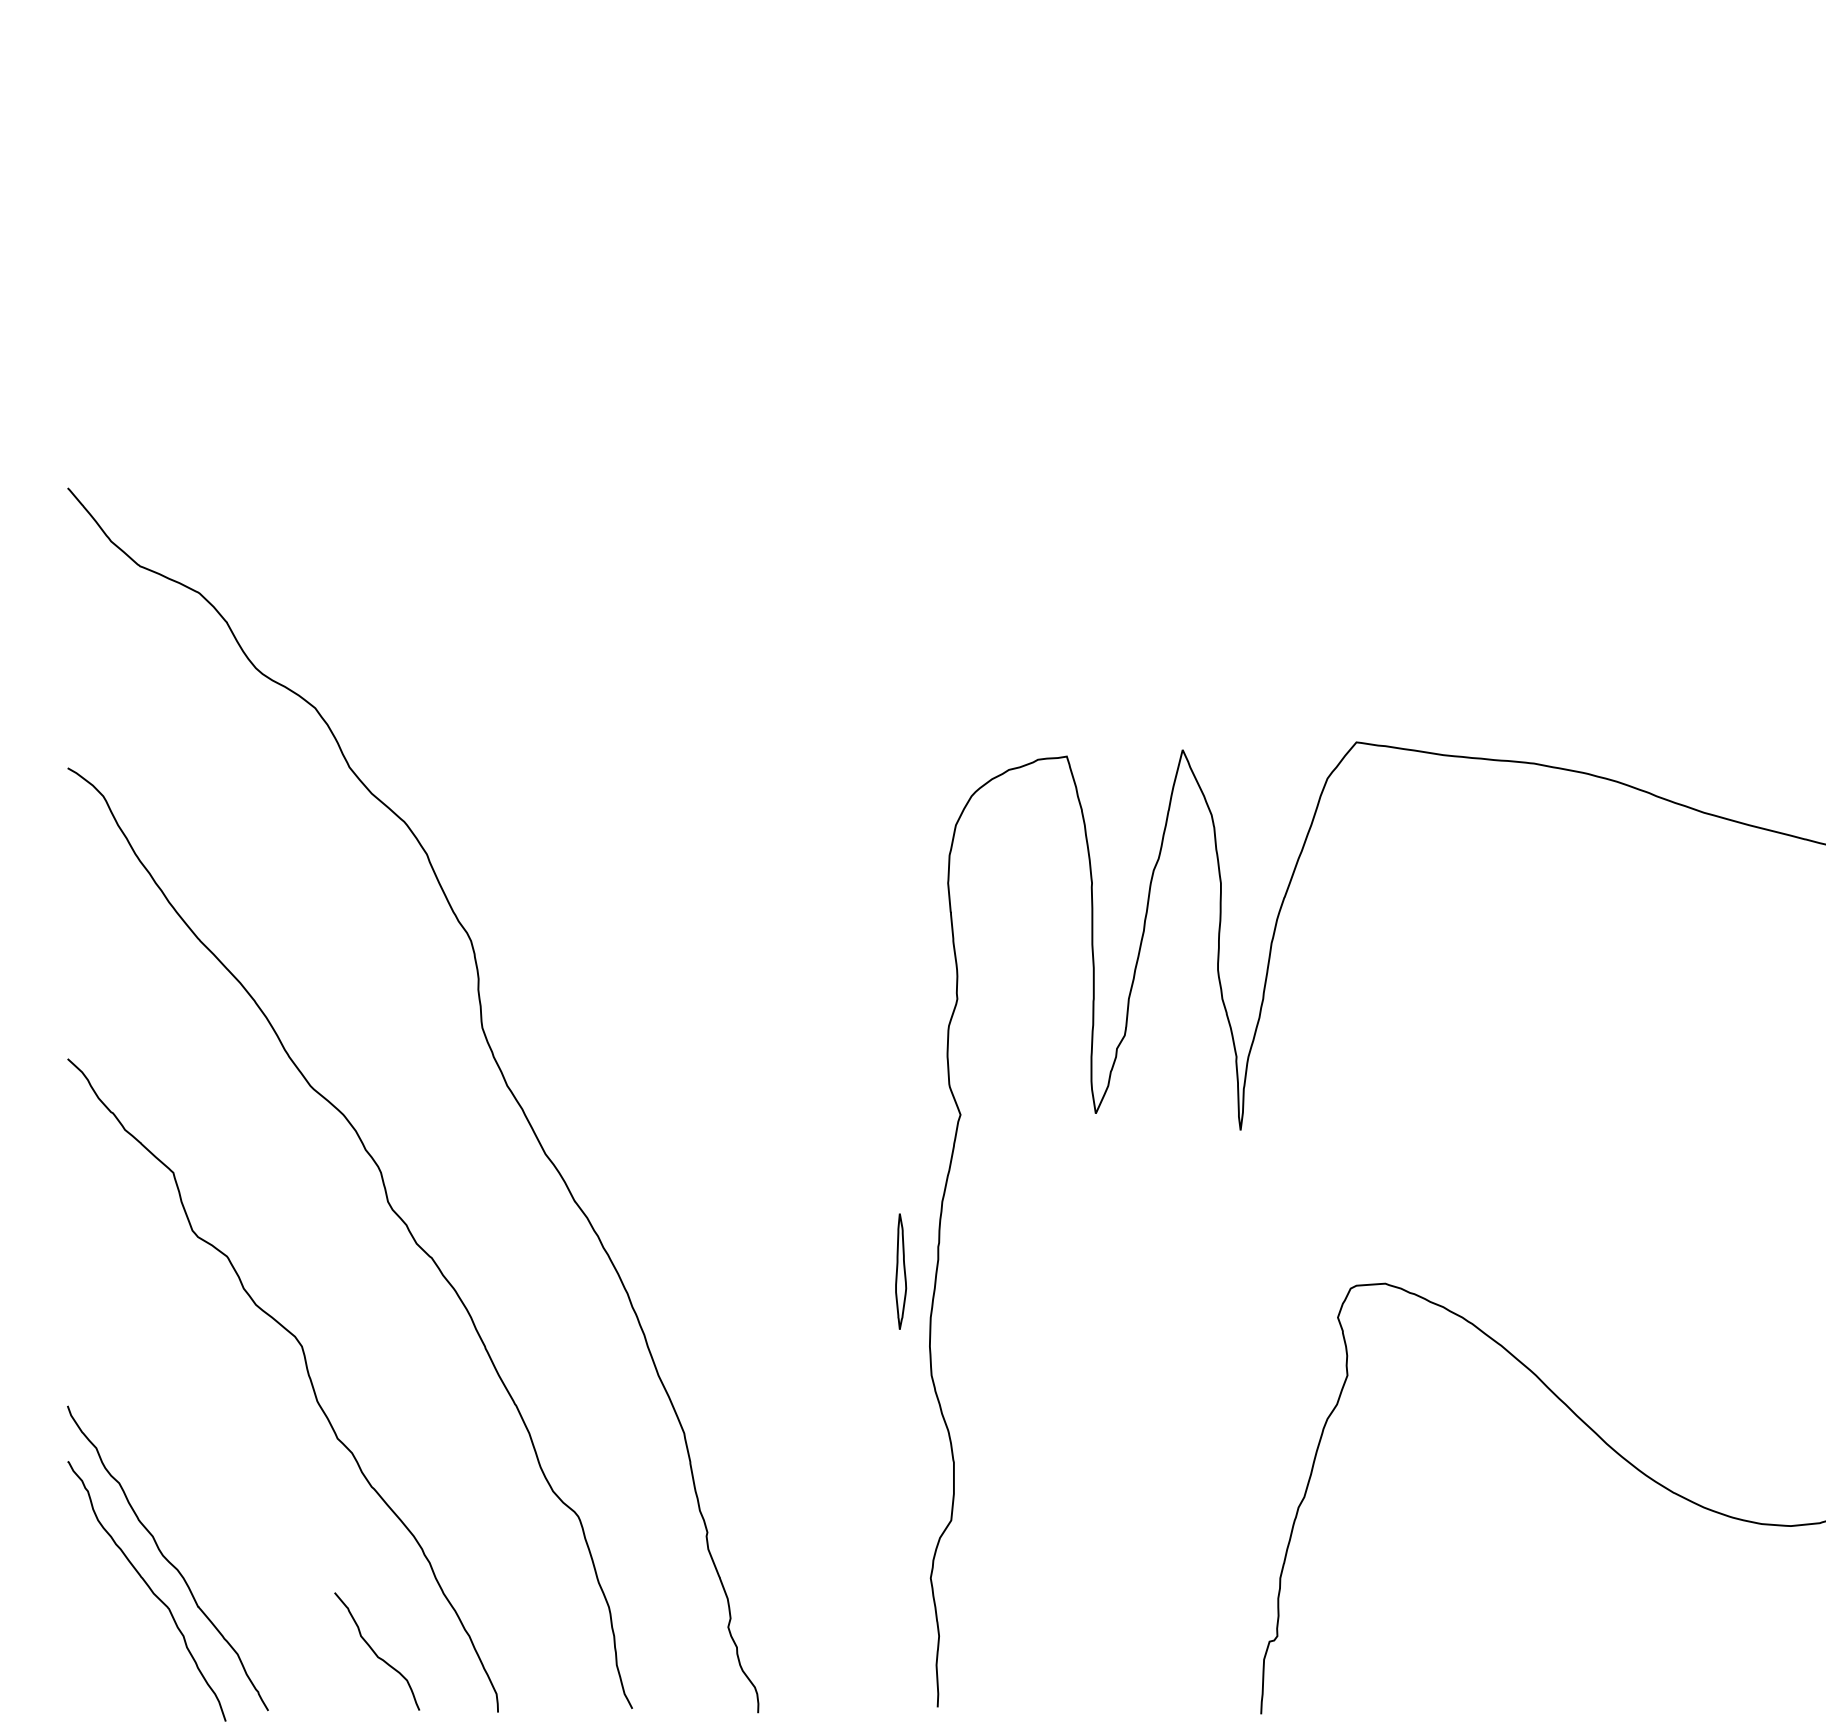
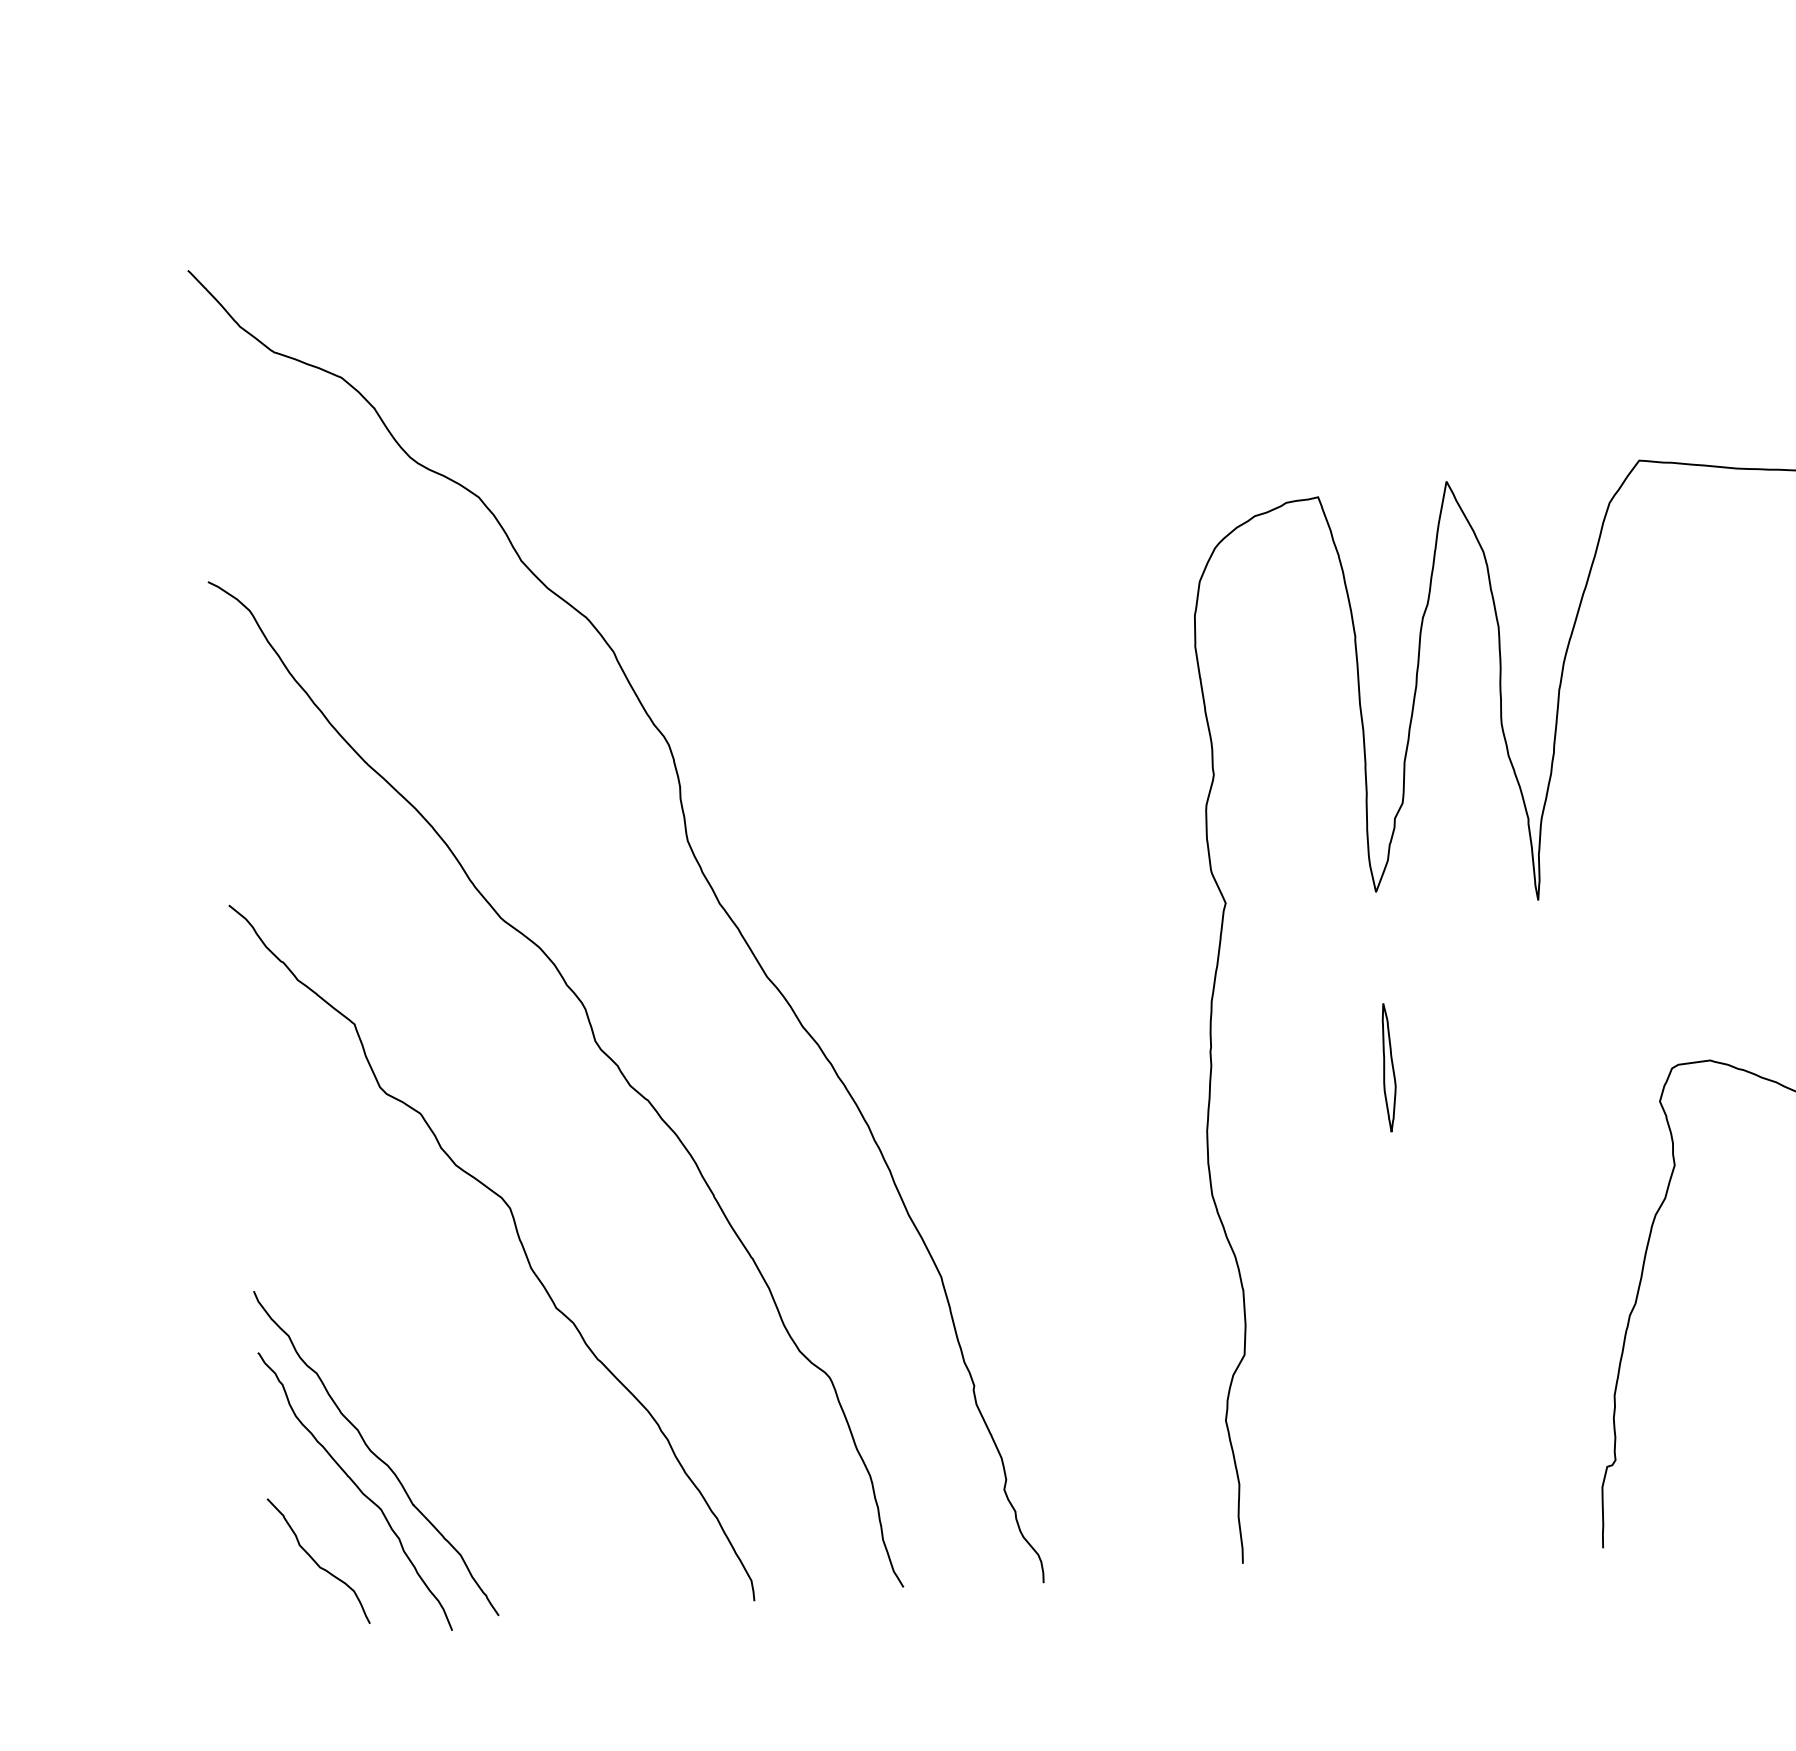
part: (901, 1271) -> (1389, 1067), moved
curve: (375, 1652) -> (316, 1562), moved

